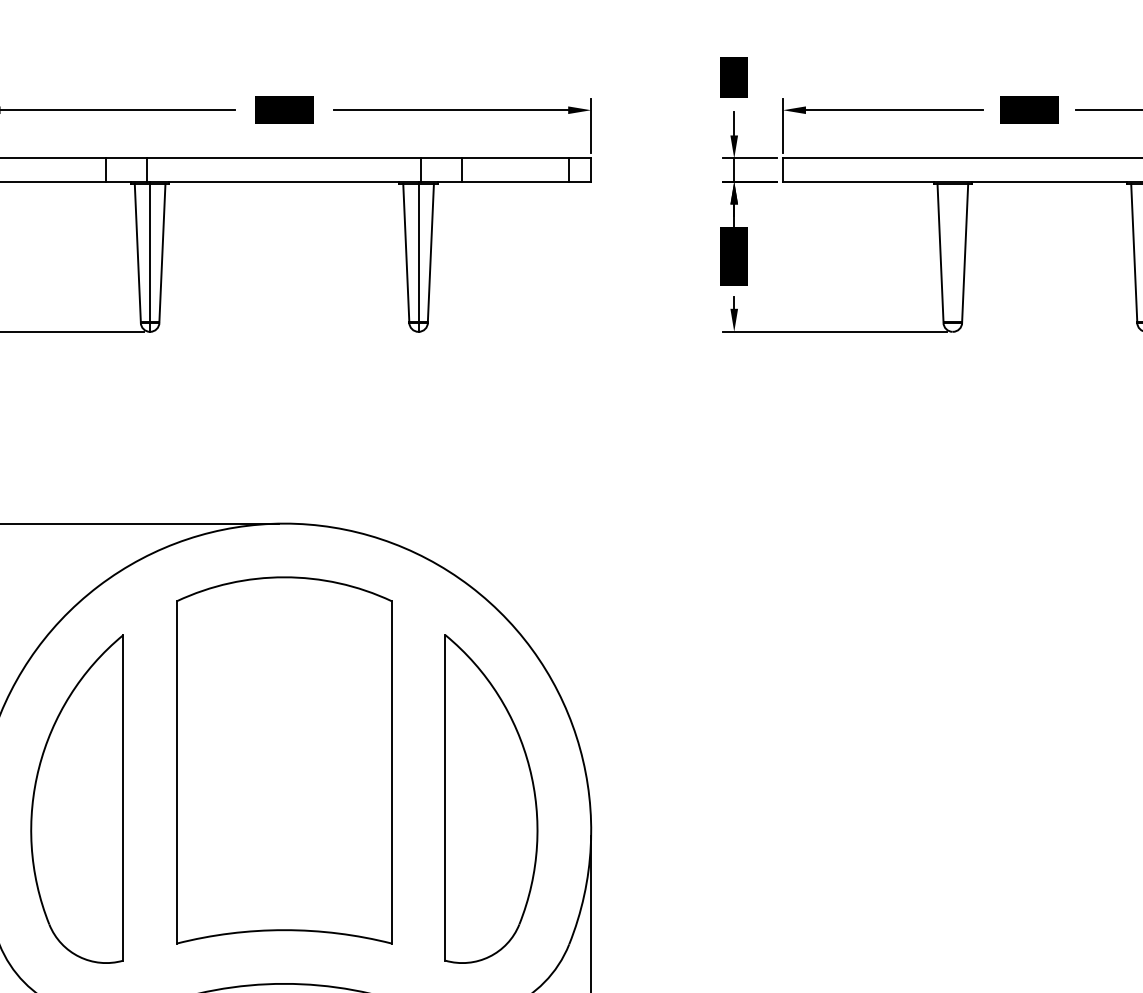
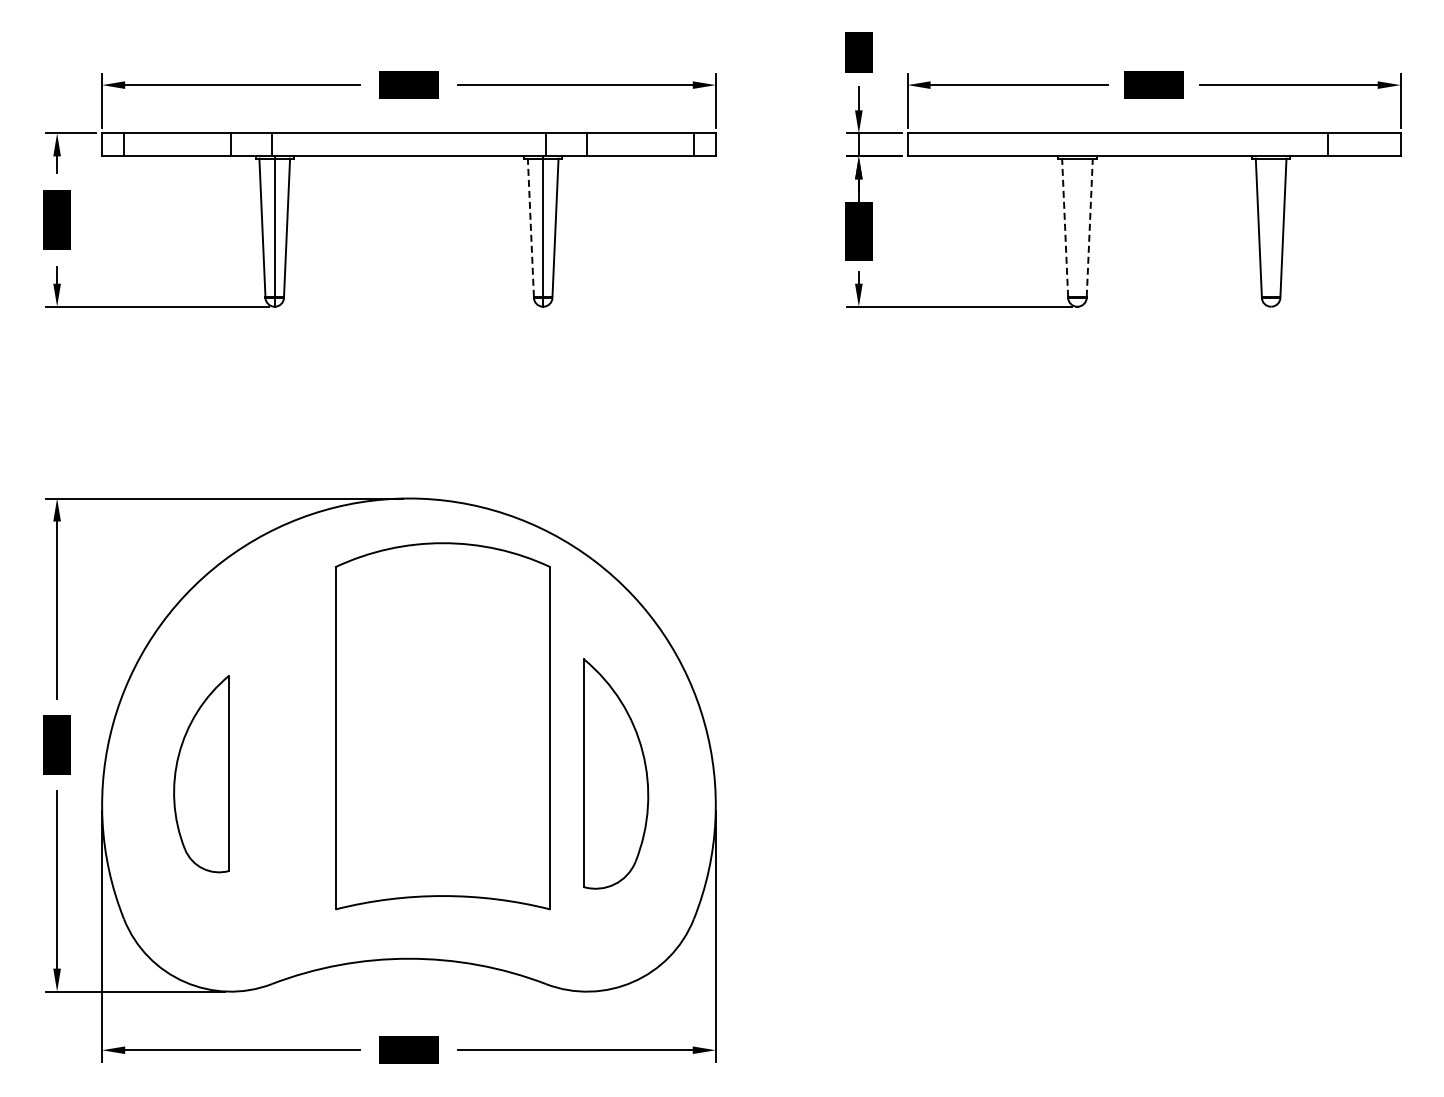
line: (405, 252) -> (530, 227), solid -> dashed
line: (940, 252) -> (1065, 227), solid -> dashed
line: (964, 252) -> (1089, 227), solid -> dashed
part: (283, 760) -> (442, 726), moved
part: (76, 798) -> (201, 773), size x0.6
part: (490, 798) -> (615, 773), size x0.7

